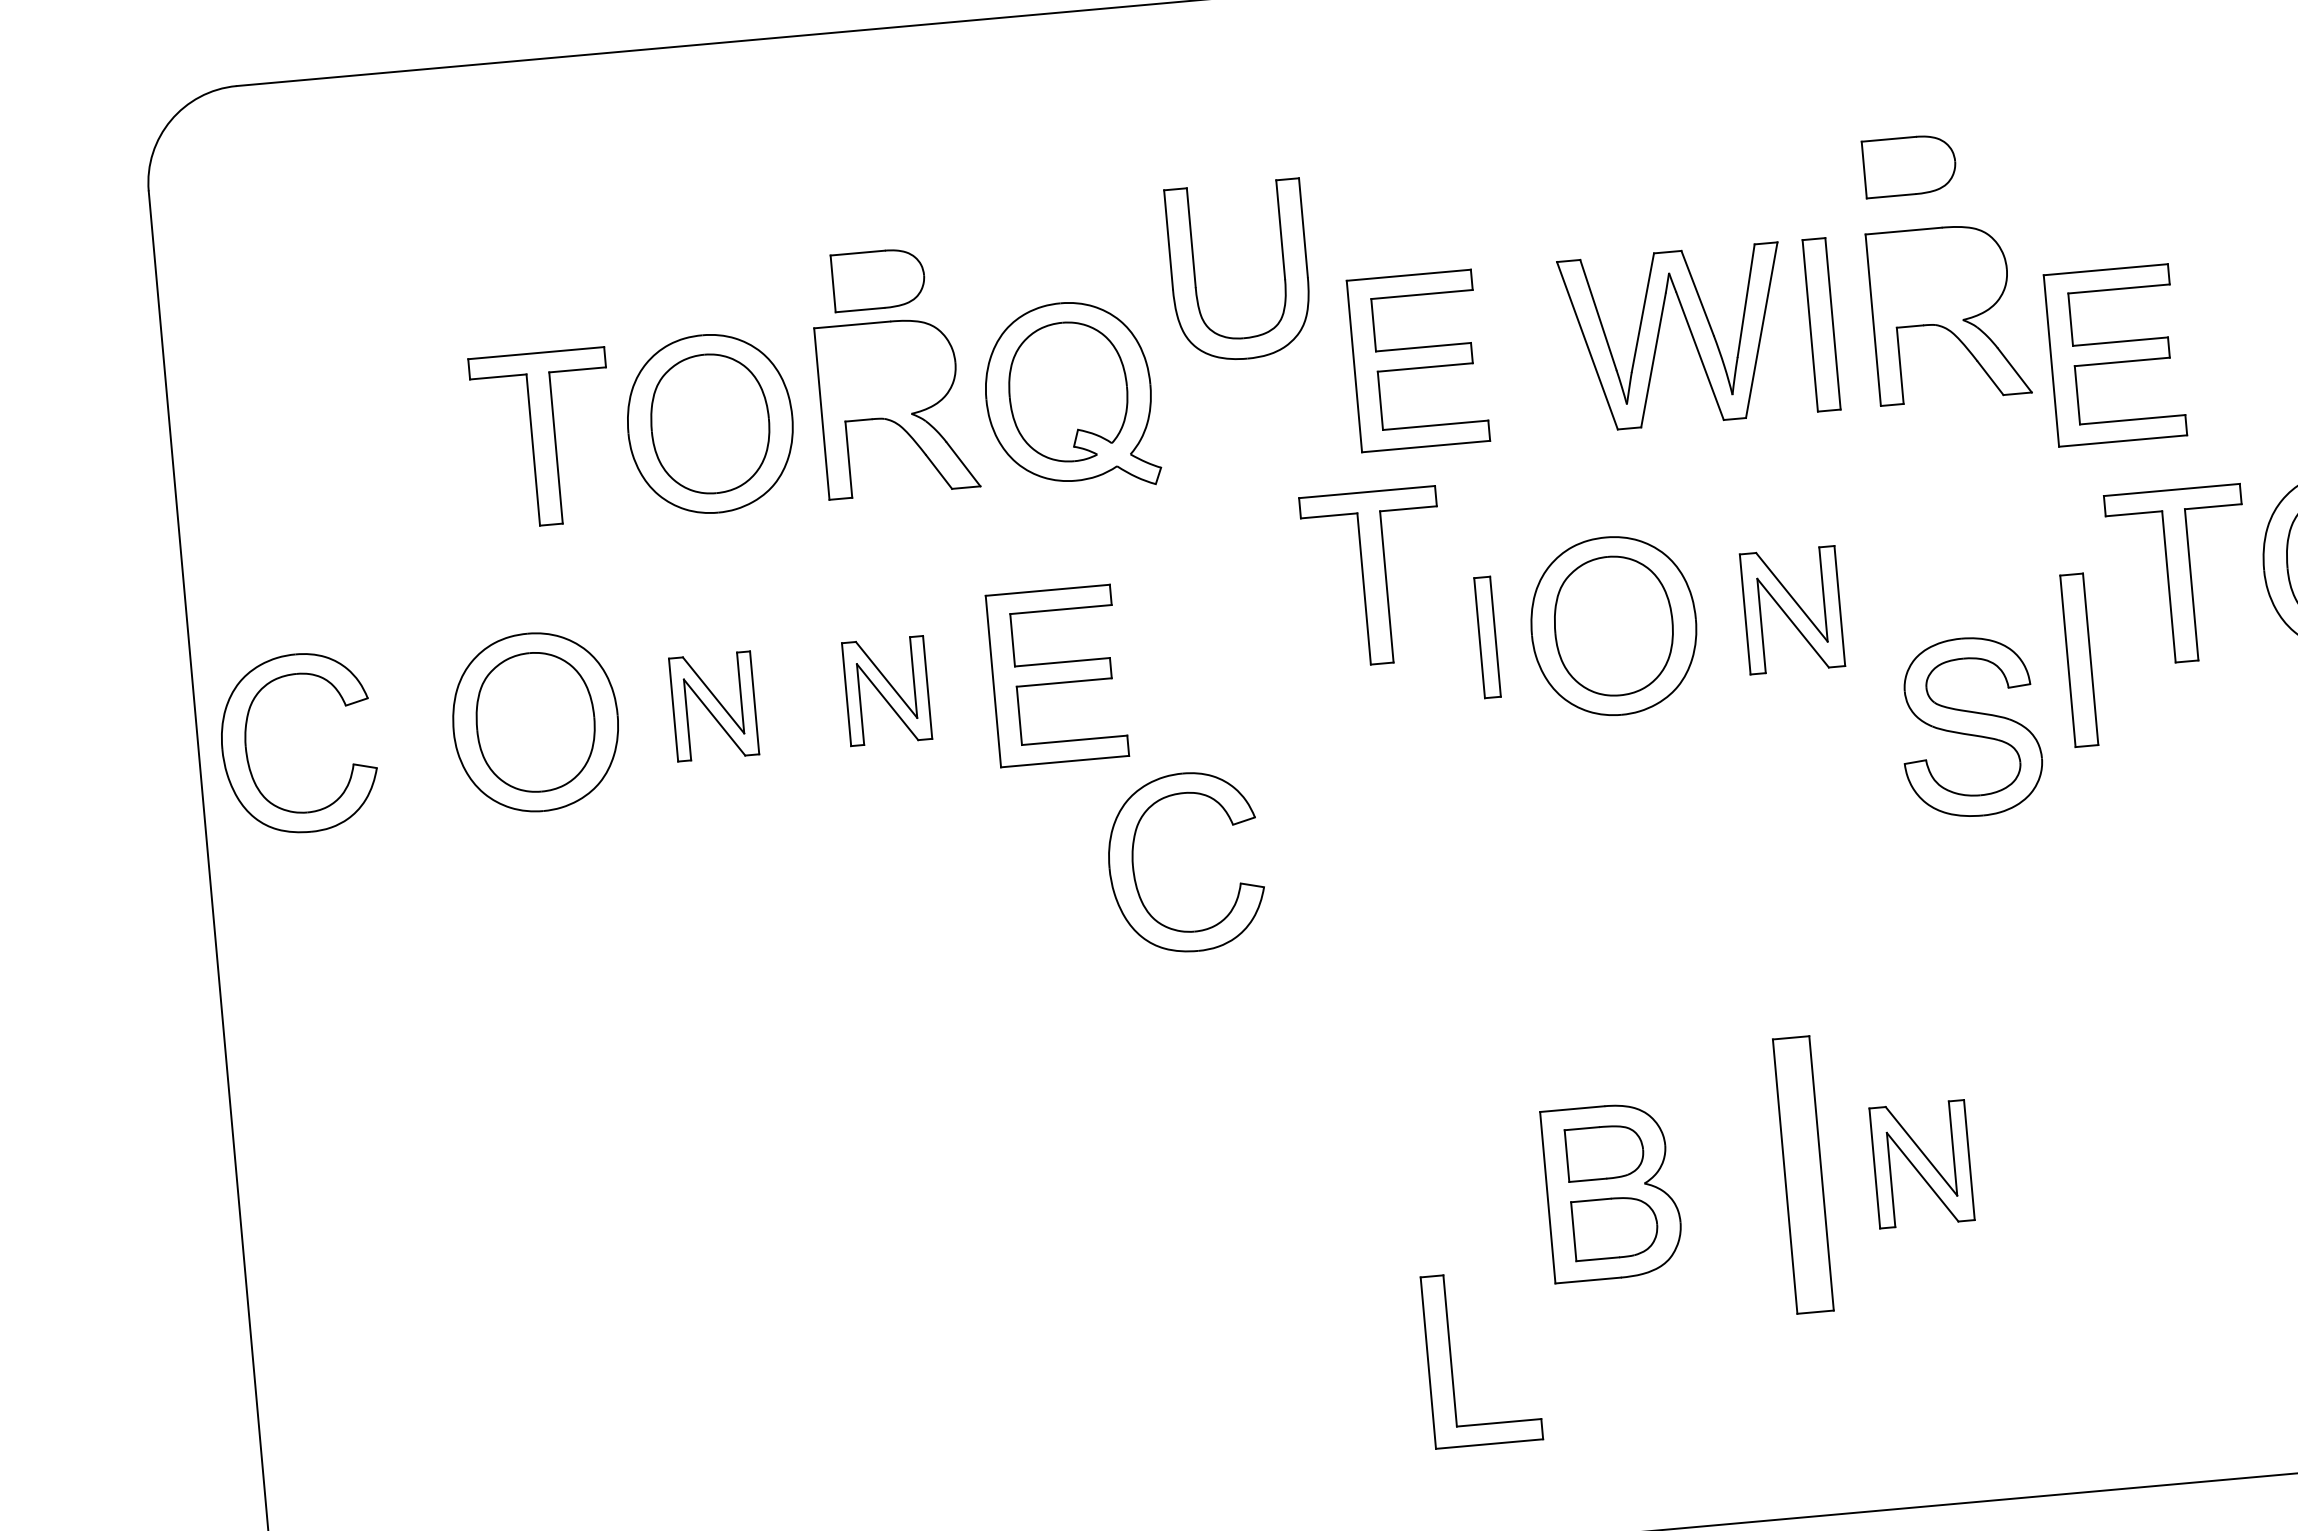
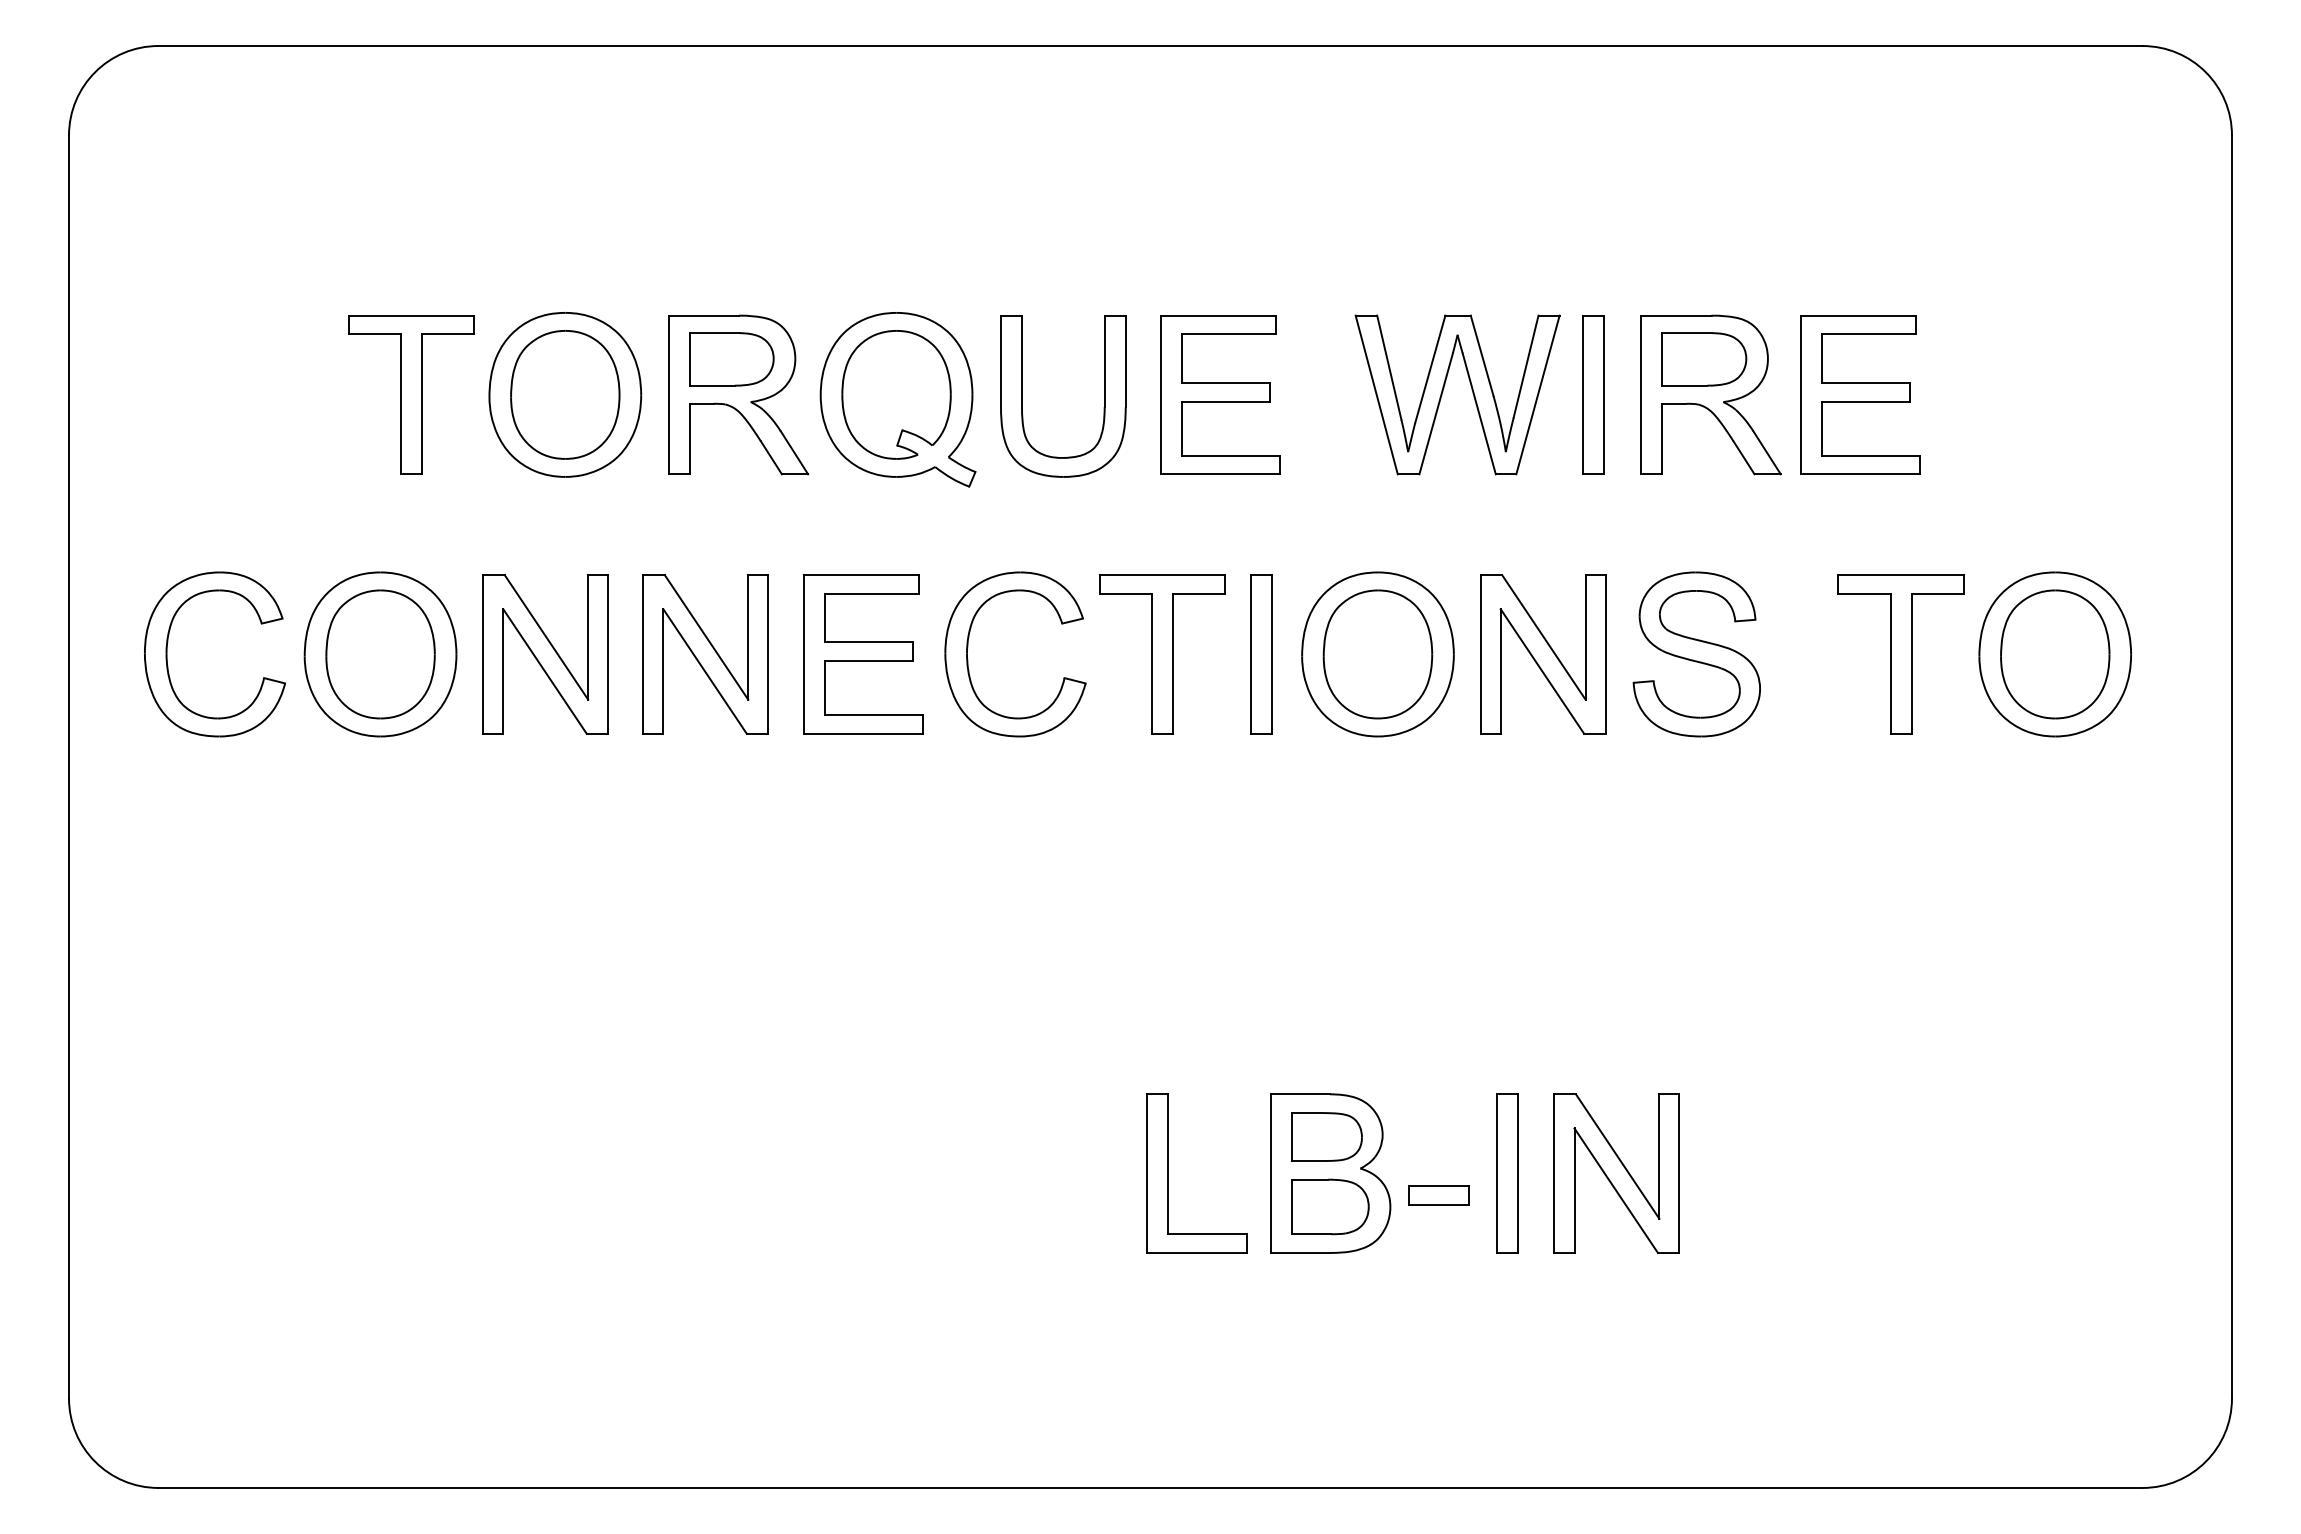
part: (1910, 166) -> (1704, 359), moved
part: (1195, 275) -> (1022, 396), moved
part: (878, 279) -> (731, 359), moved
part: (2115, 354) -> (1860, 394), moved
part: (1374, 577) -> (1162, 654), moved
part: (1792, 610) -> (1543, 654), size x1.43
part: (1487, 637) -> (1261, 654), size x1.43
part: (2079, 659) -> (1802, 723), removed
part: (886, 691) -> (705, 654), size x1.67
part: (713, 706) -> (545, 654), size x1.67
part: (1969, 727) -> (1696, 654), moved
part: (246, 748) -> (167, 654), moved
part: (1135, 872) -> (968, 659), moved
part: (1921, 1164) -> (1616, 1173), size x1.43
part: (1803, 1174) -> (1507, 1173), size x0.62
part: (1731, 1205) -> (1438, 1195), added
part: (1451, 1360) -> (1168, 1173), moved

